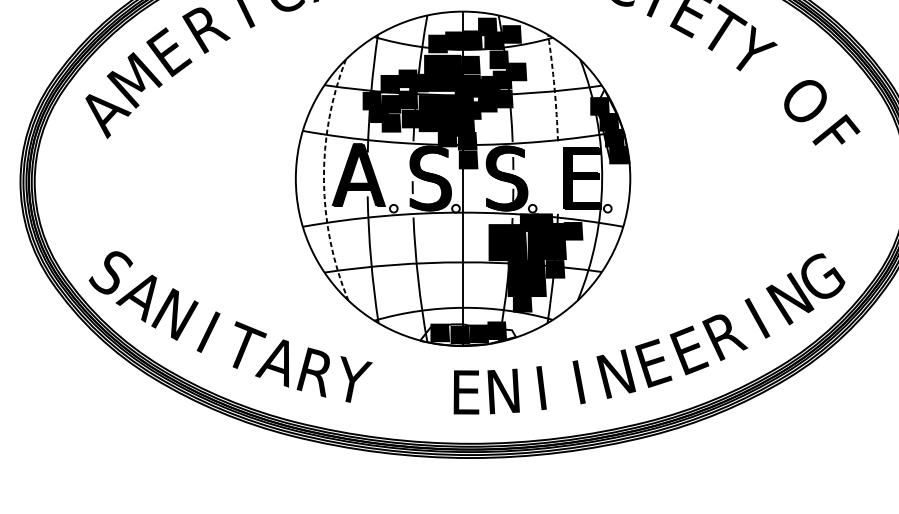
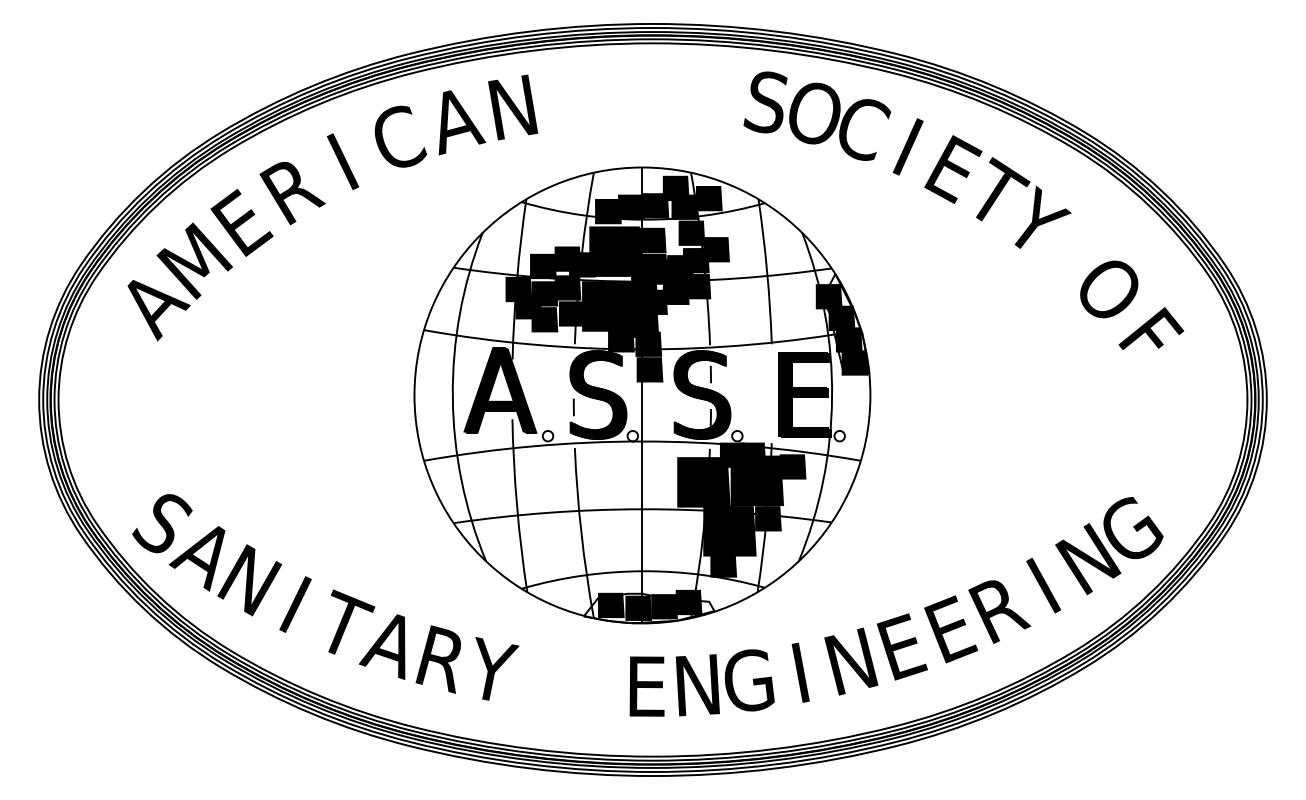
arc: (554, 87) -> (767, 271), dashed -> solid
arc: (323, 180) -> (452, 397), dashed -> solid
text: (541, 387) -> (749, 680), I -> G

